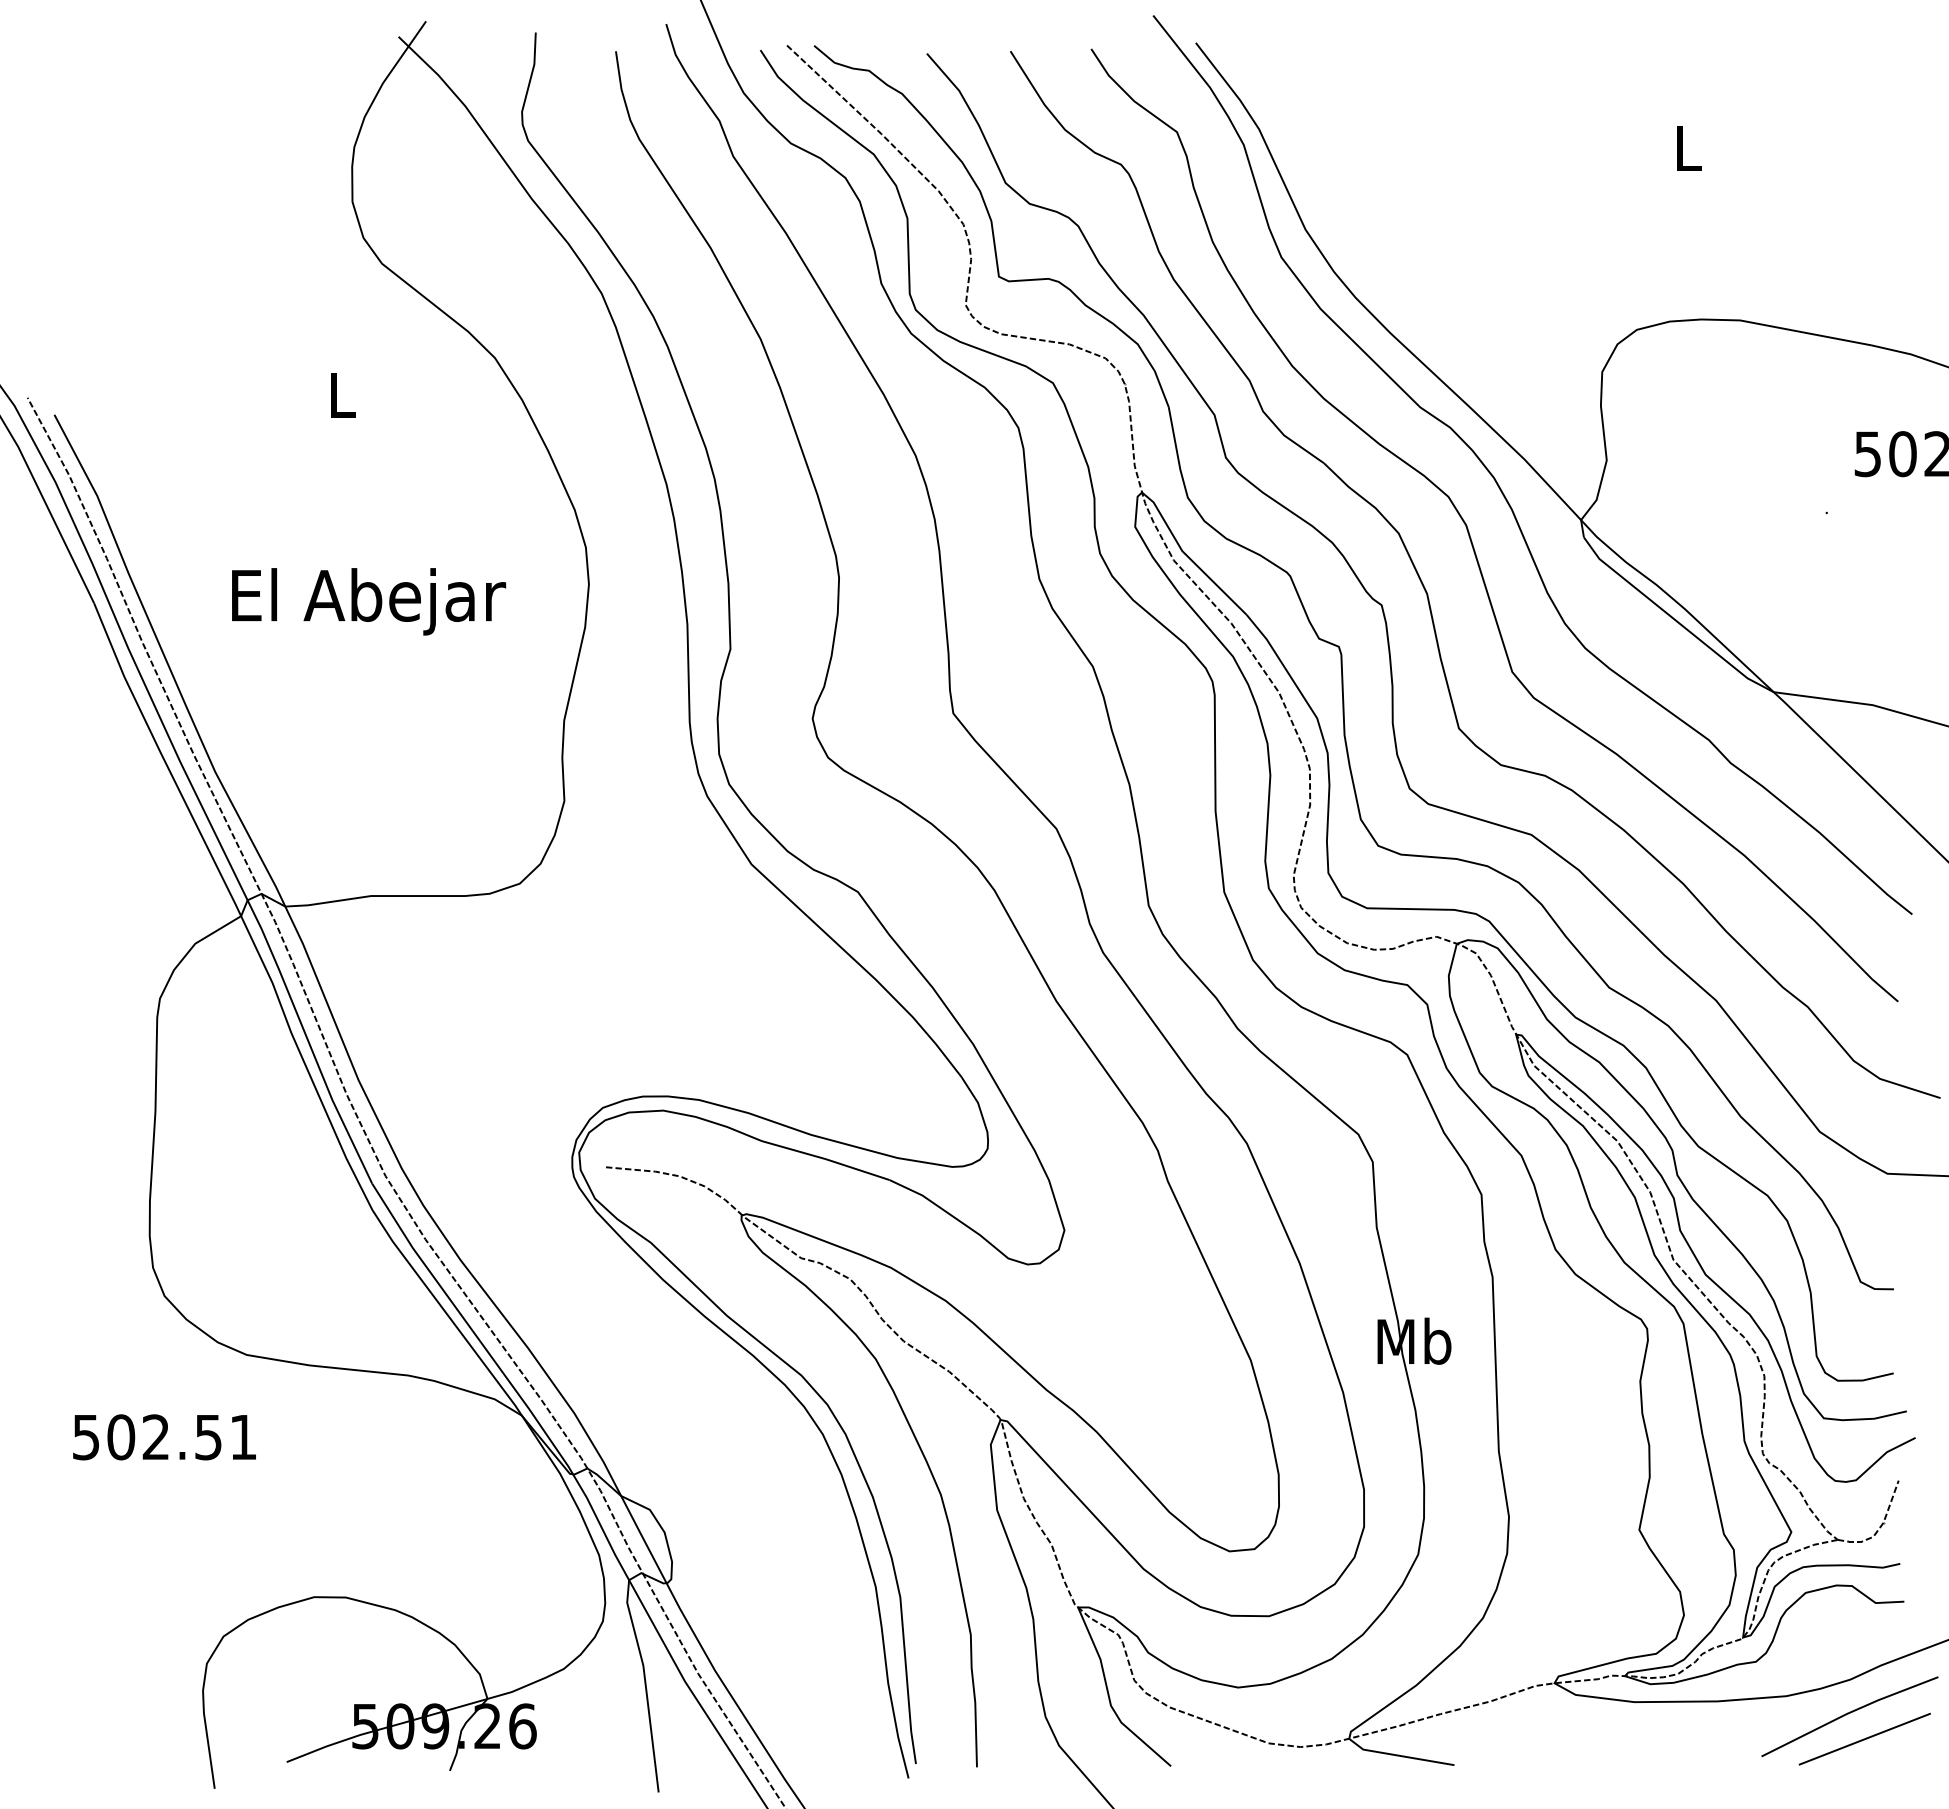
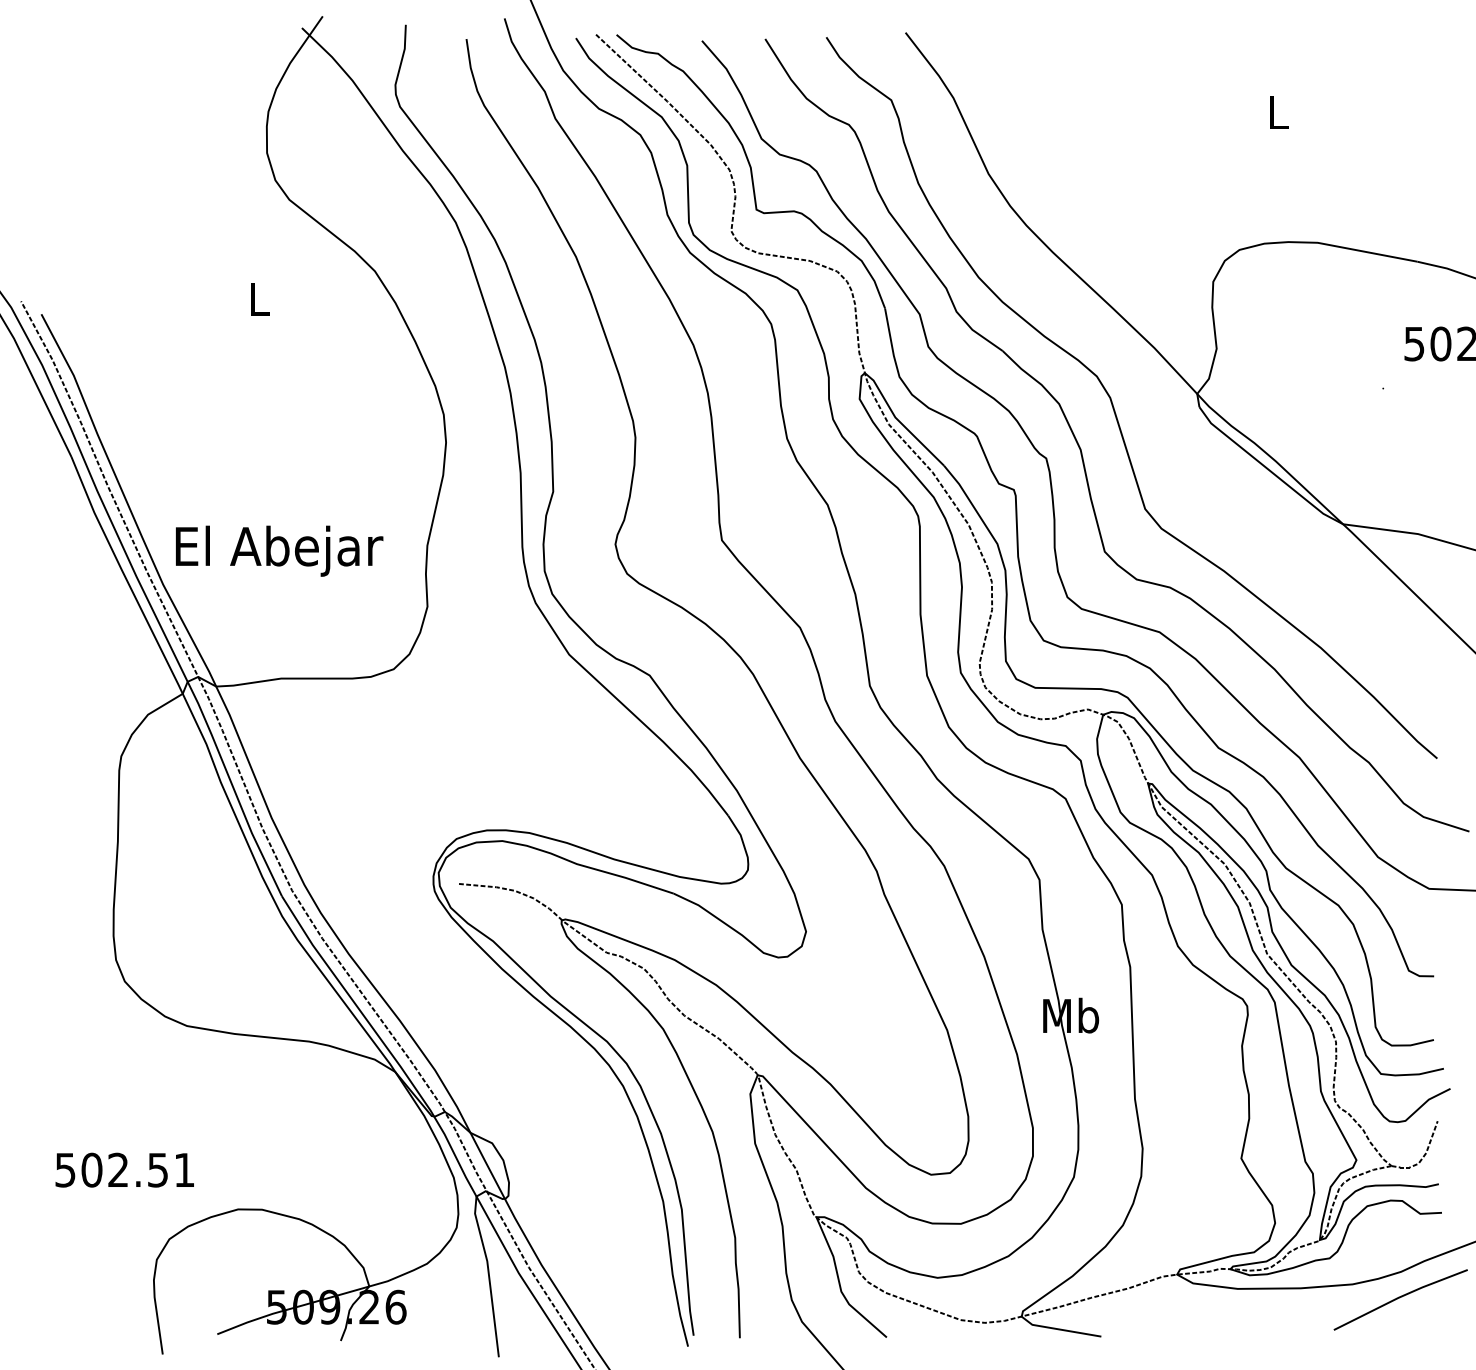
curve: (1497, 481) -> (1133, 364), removed
text: (369, 601) -> (279, 550), moved
text: (164, 1437) -> (124, 1170), moved
line: (1864, 1738) -> (1411, 1316), removed

